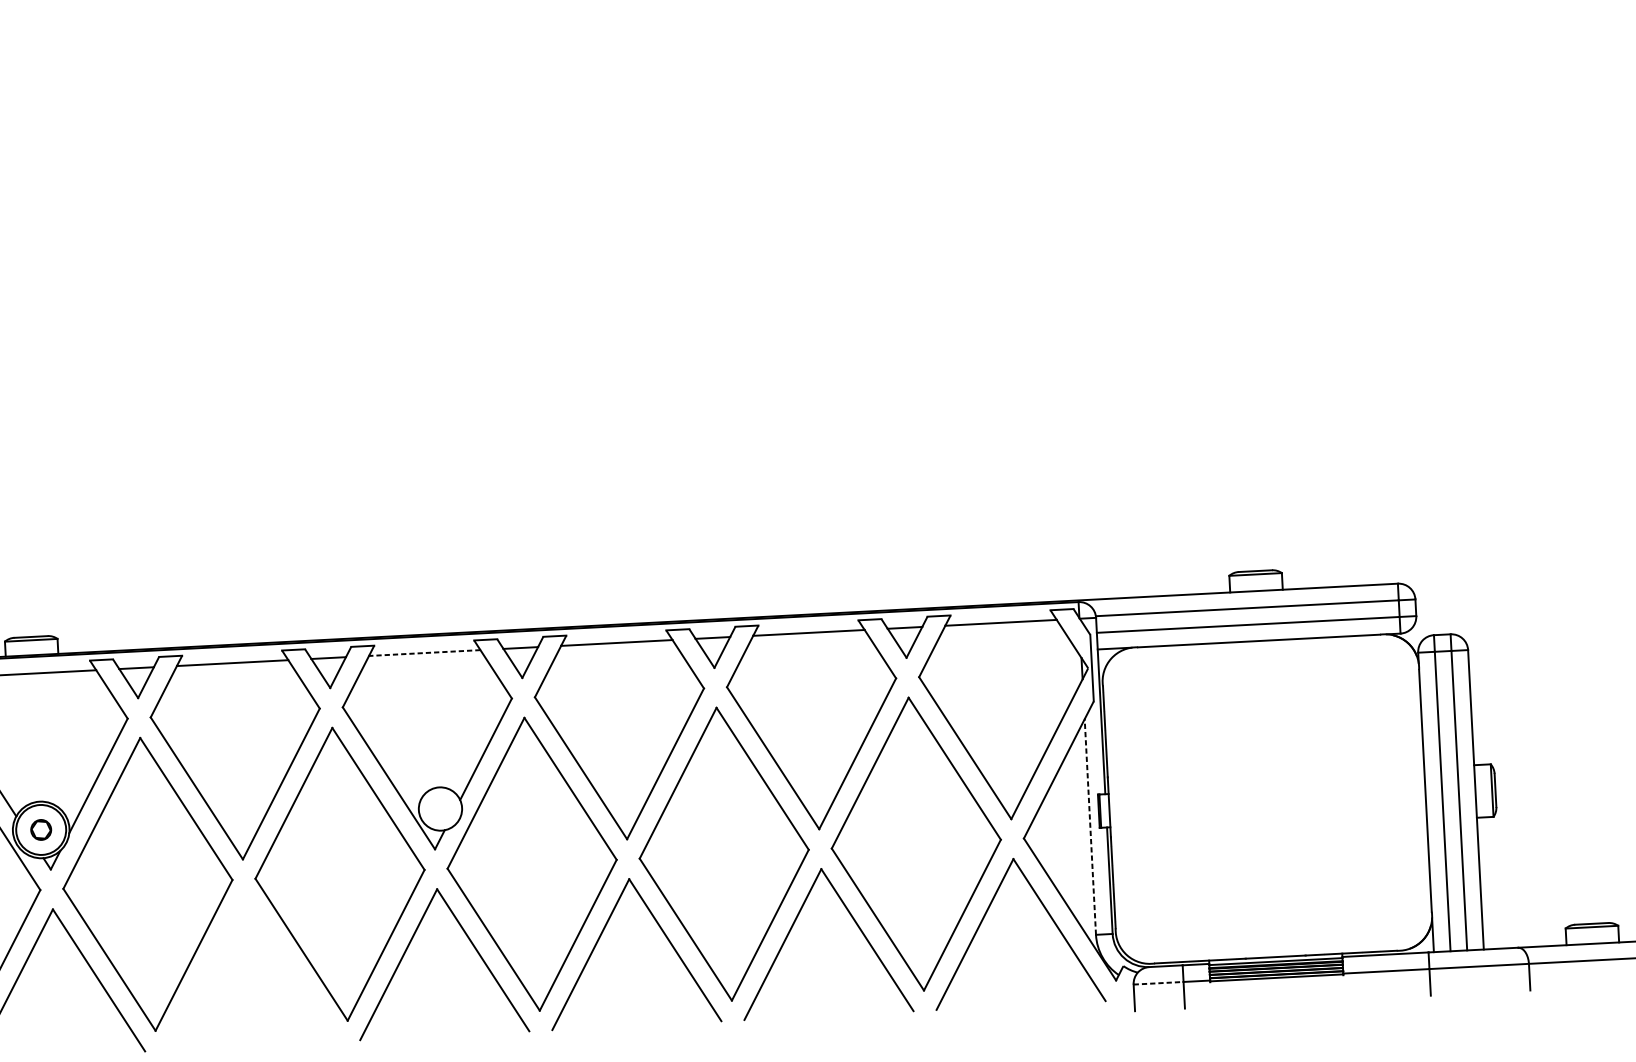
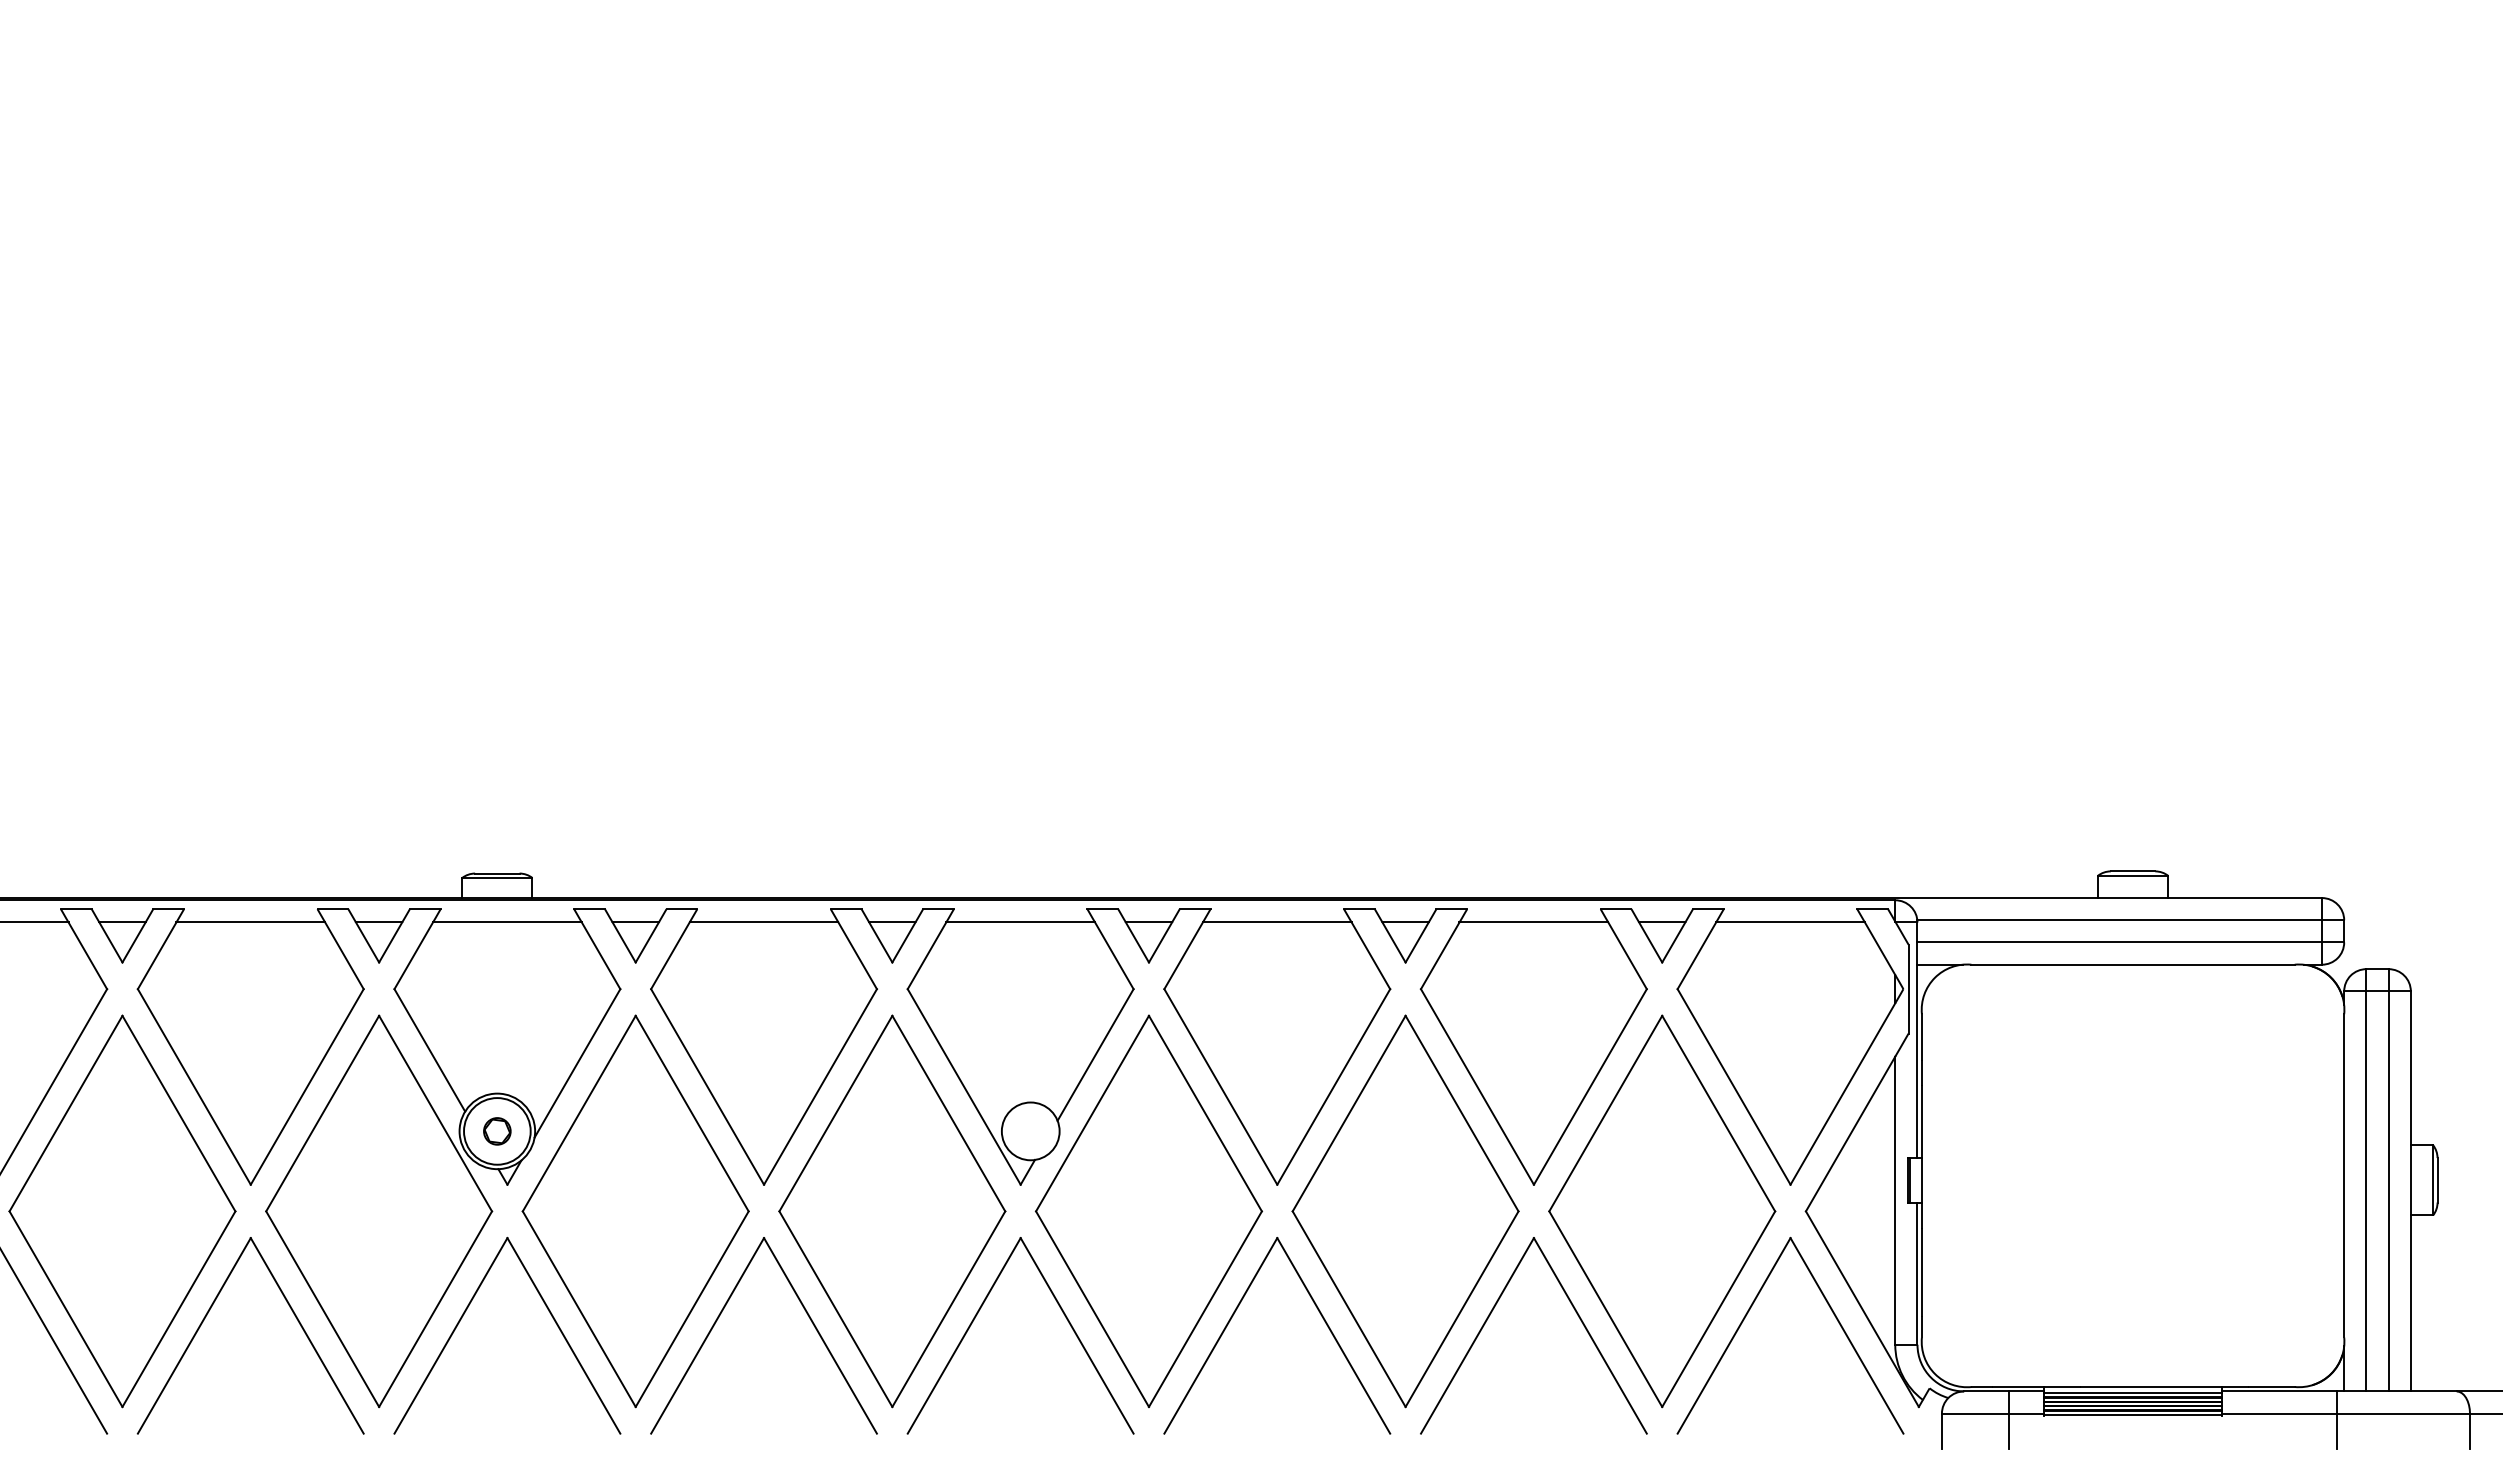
line: (424, 653) -> (1020, 922), dashed -> solid
line: (1090, 826) -> (1895, 1200), dashed -> solid
part: (216, 956) -> (722, 1312), added
line: (1158, 983) -> (1975, 1413), dashed -> solid

